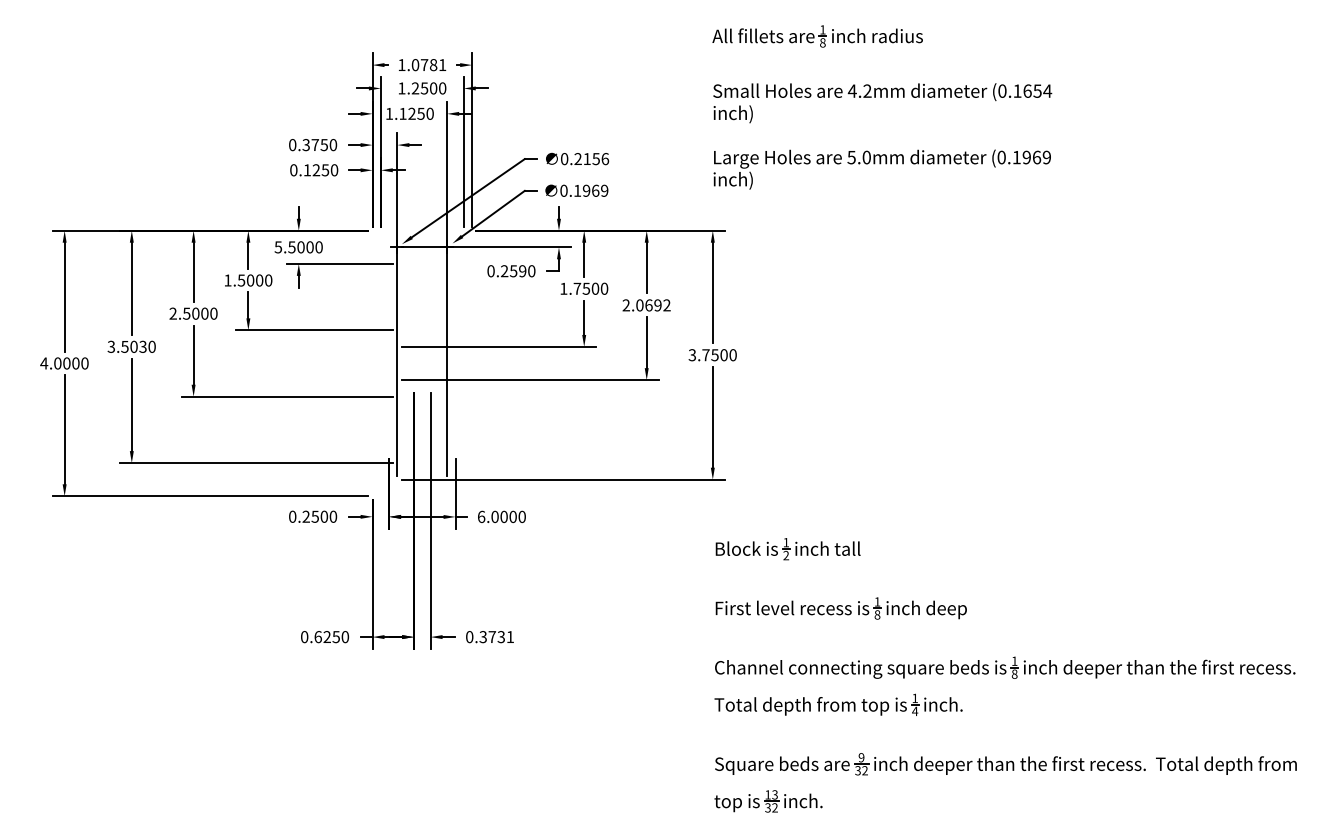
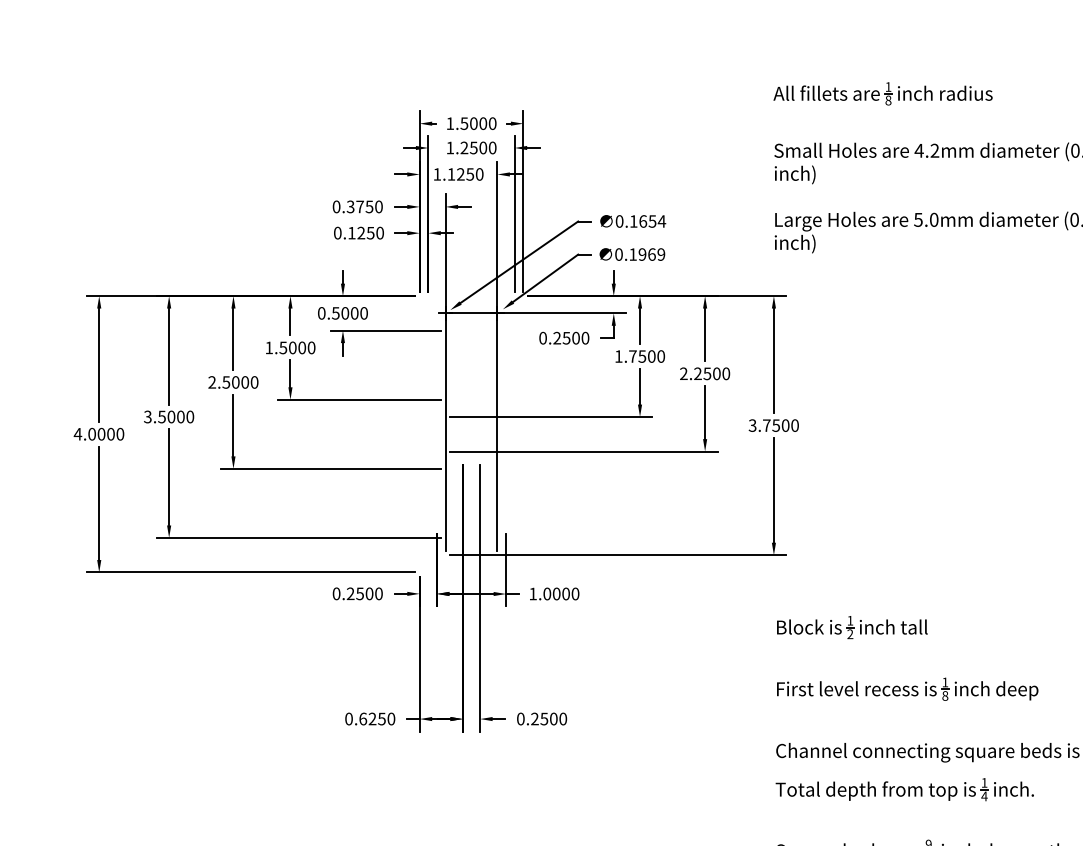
text: (428, 65) -> (477, 124), 1.0781 -> 1.5000
text: (591, 159) -> (647, 221), 0.2156 -> 0.1654
text: (278, 247) -> (321, 313), 5.5000 -> 0.5000
text: (522, 271) -> (575, 338), 0.2590 -> 0.2500
text: (653, 305) -> (712, 373), 2.0692 -> 2.2500
text: (142, 346) -> (180, 416), 3.5030 -> 3.5000
text: (481, 516) -> (533, 593), 6.0000 -> 1.0000
text: (496, 637) -> (548, 719), 0.3731 -> 0.2500

